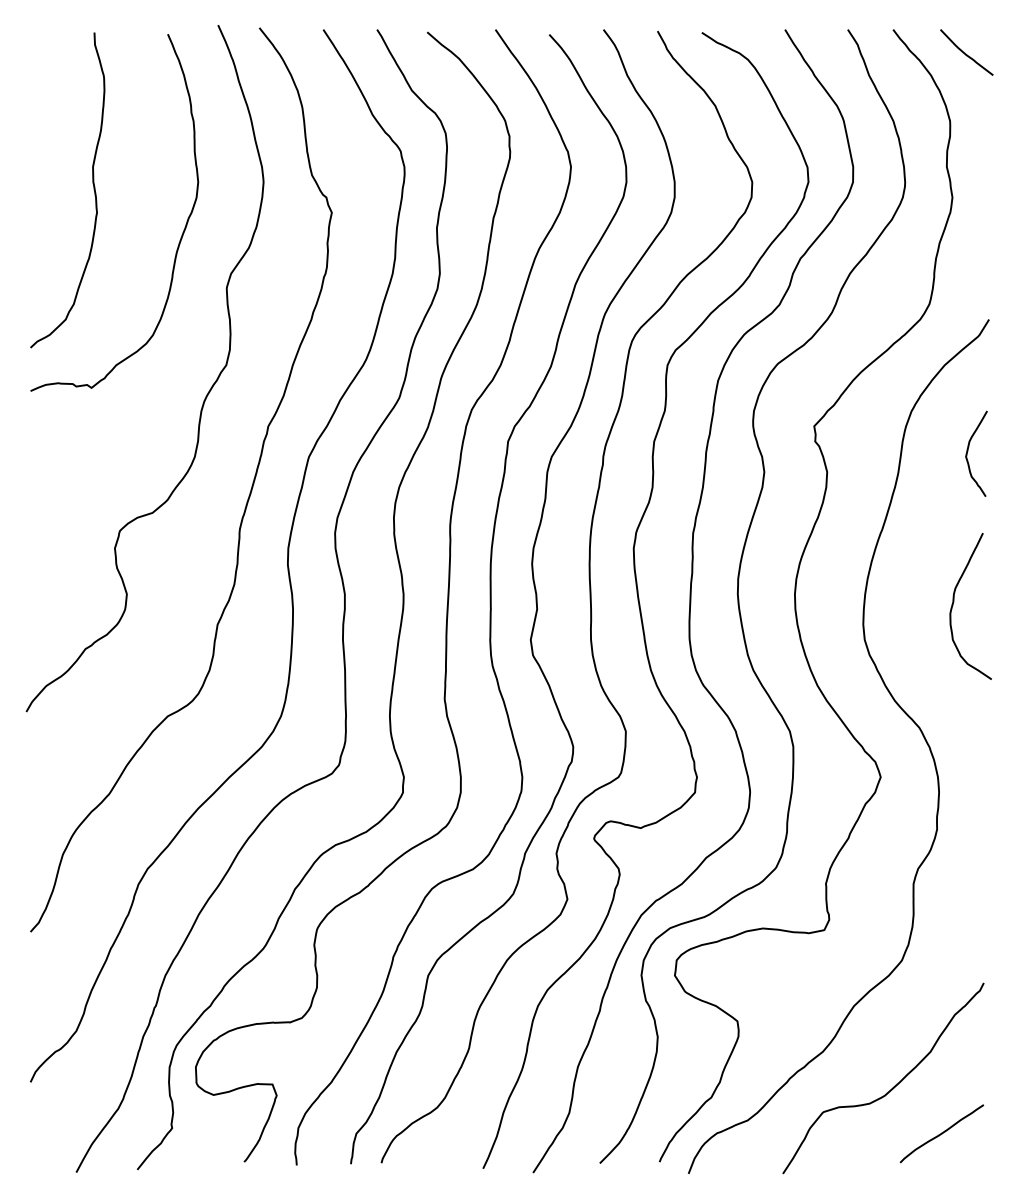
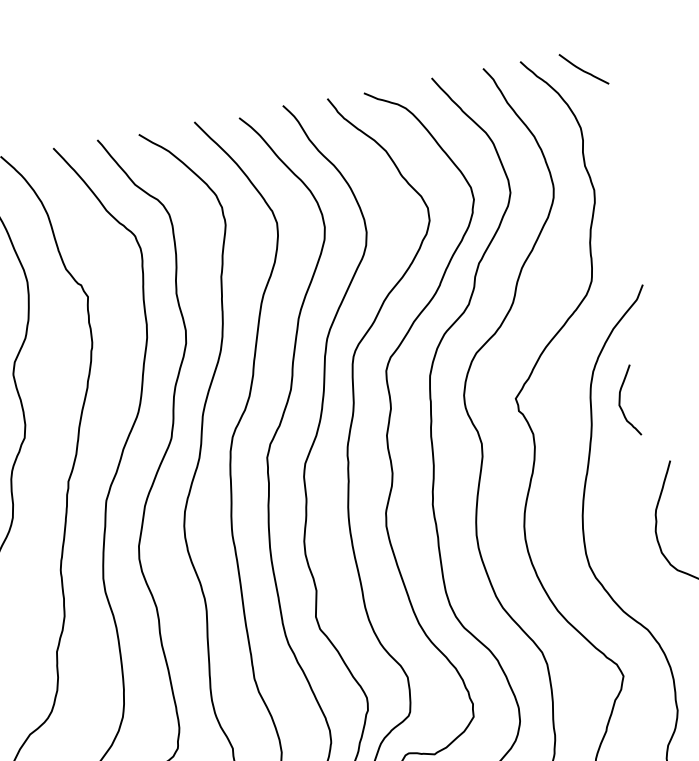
curve: (968, 451) -> (620, 400), moved

